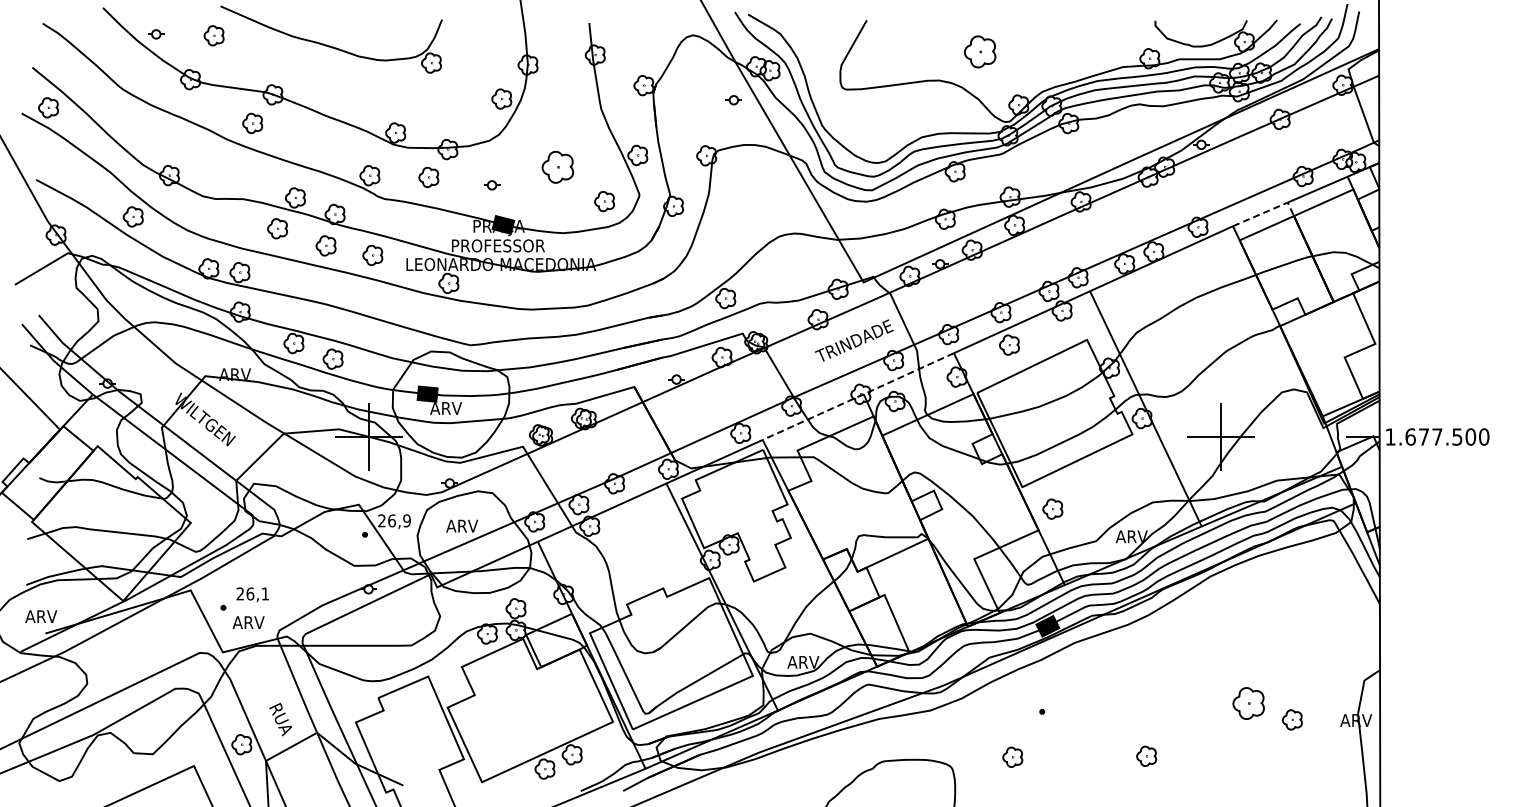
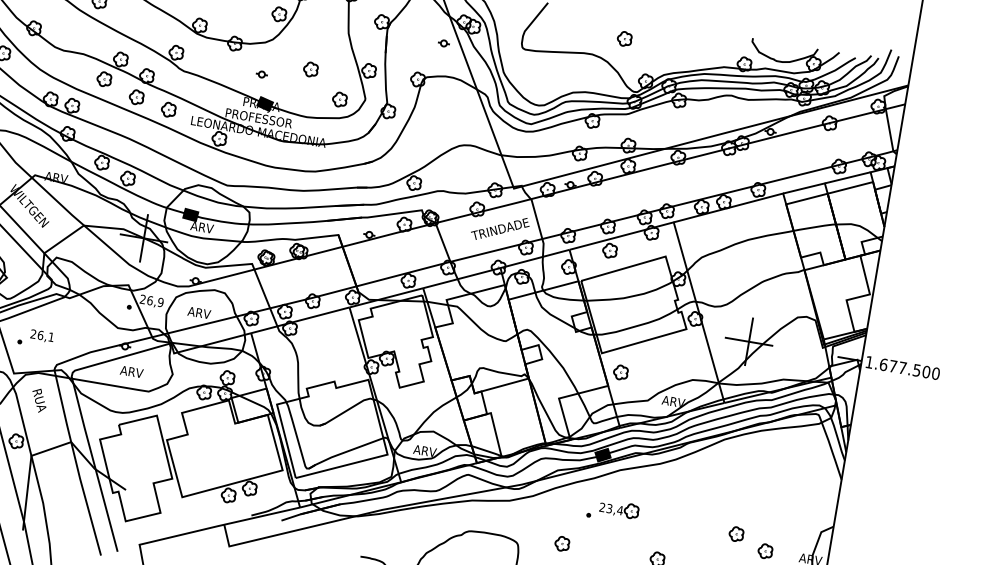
part: (979, 51) -> (624, 38), size x0.62
part: (557, 166) -> (310, 69), size x0.62
part: (428, 177) -> (217, 61), removed
line: (1267, 211) -> (809, 187), dashed -> solid
line: (859, 396) -> (497, 269), dashed -> solid
text: (248, 622) -> (131, 371), moved
part: (1082, 696) -> (619, 509), added
part: (1248, 702) -> (736, 533), size x0.62
text: (280, 719) -> (39, 400), moved

